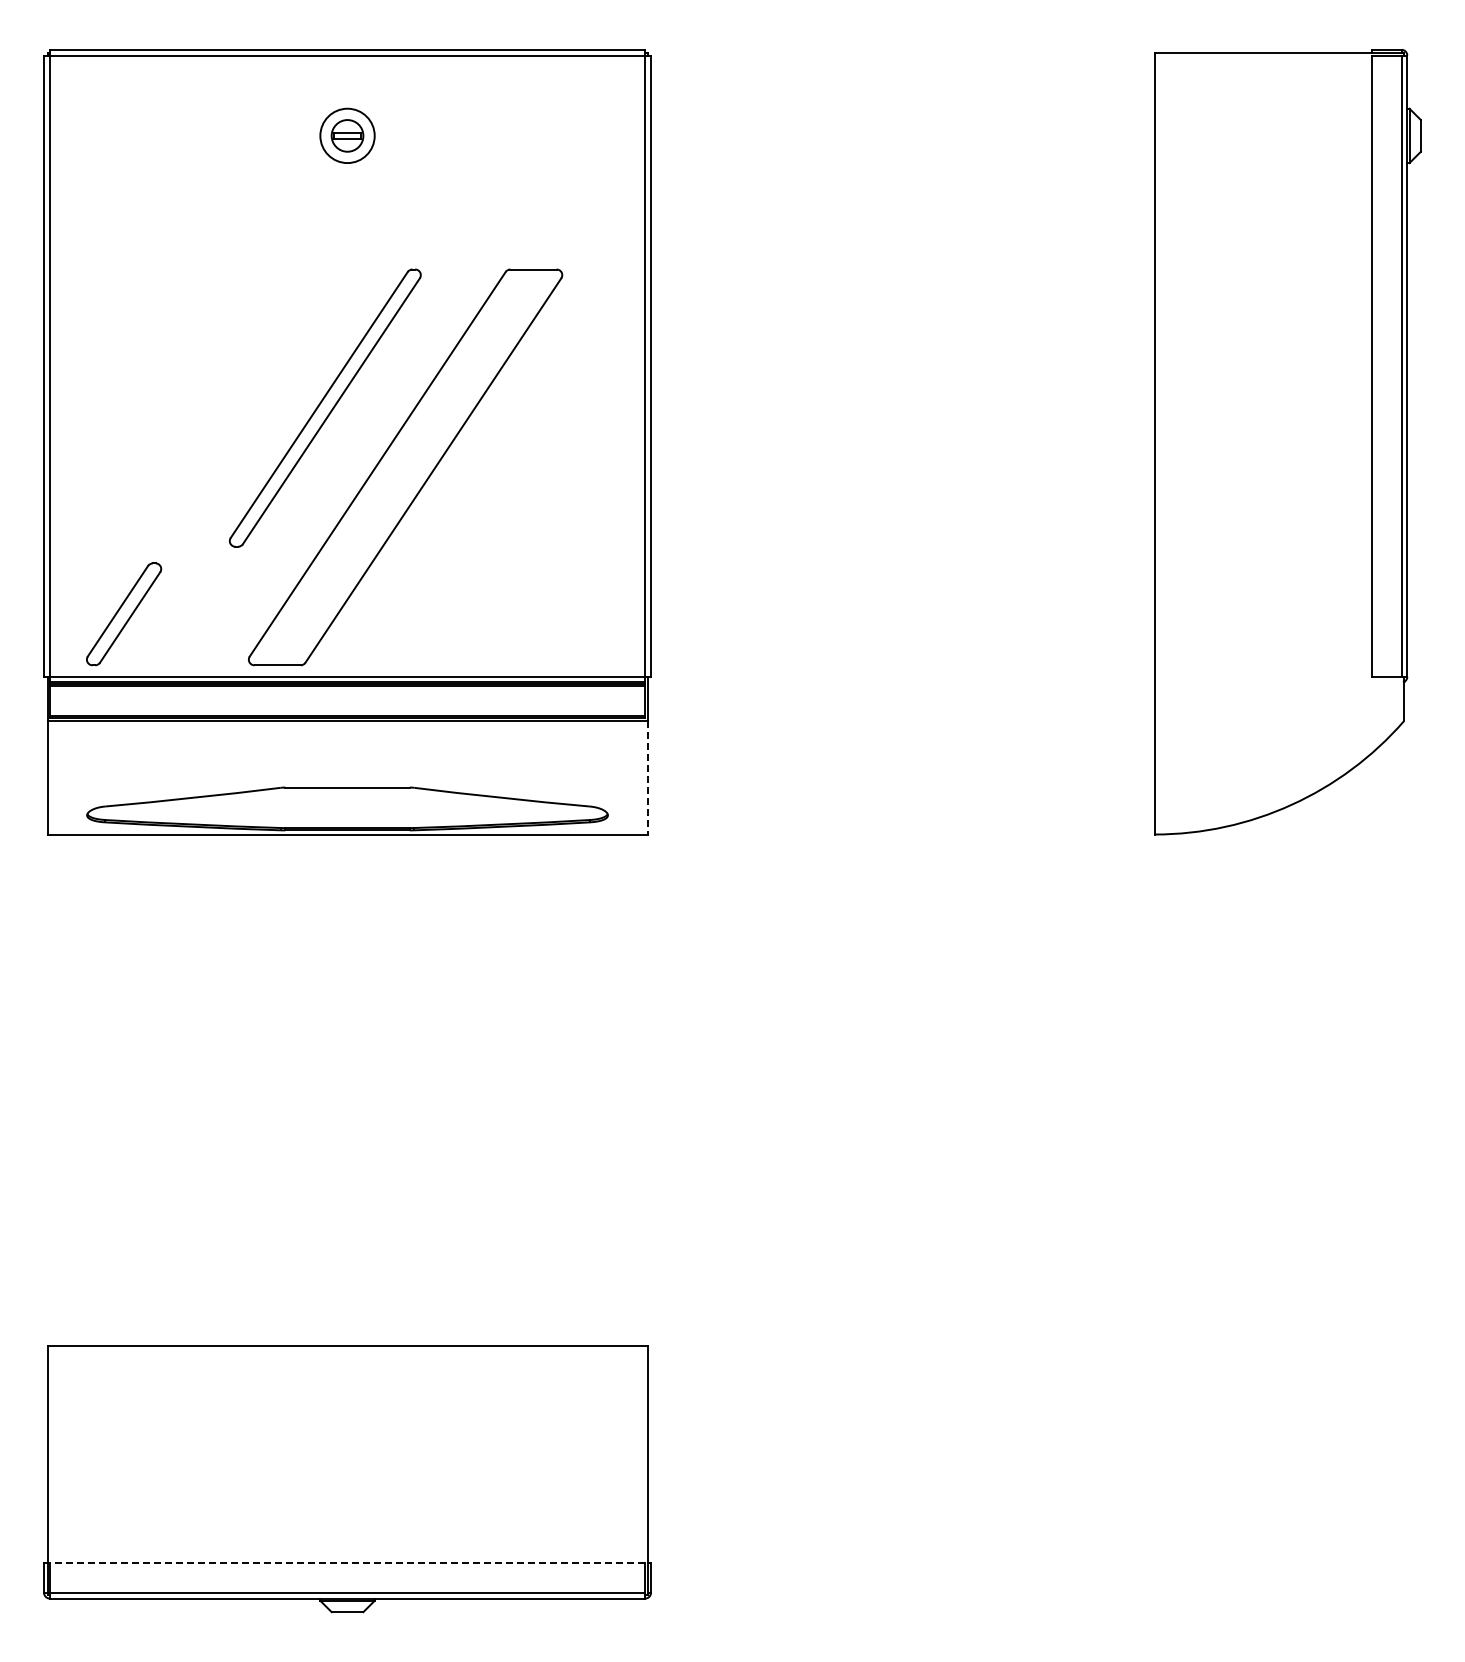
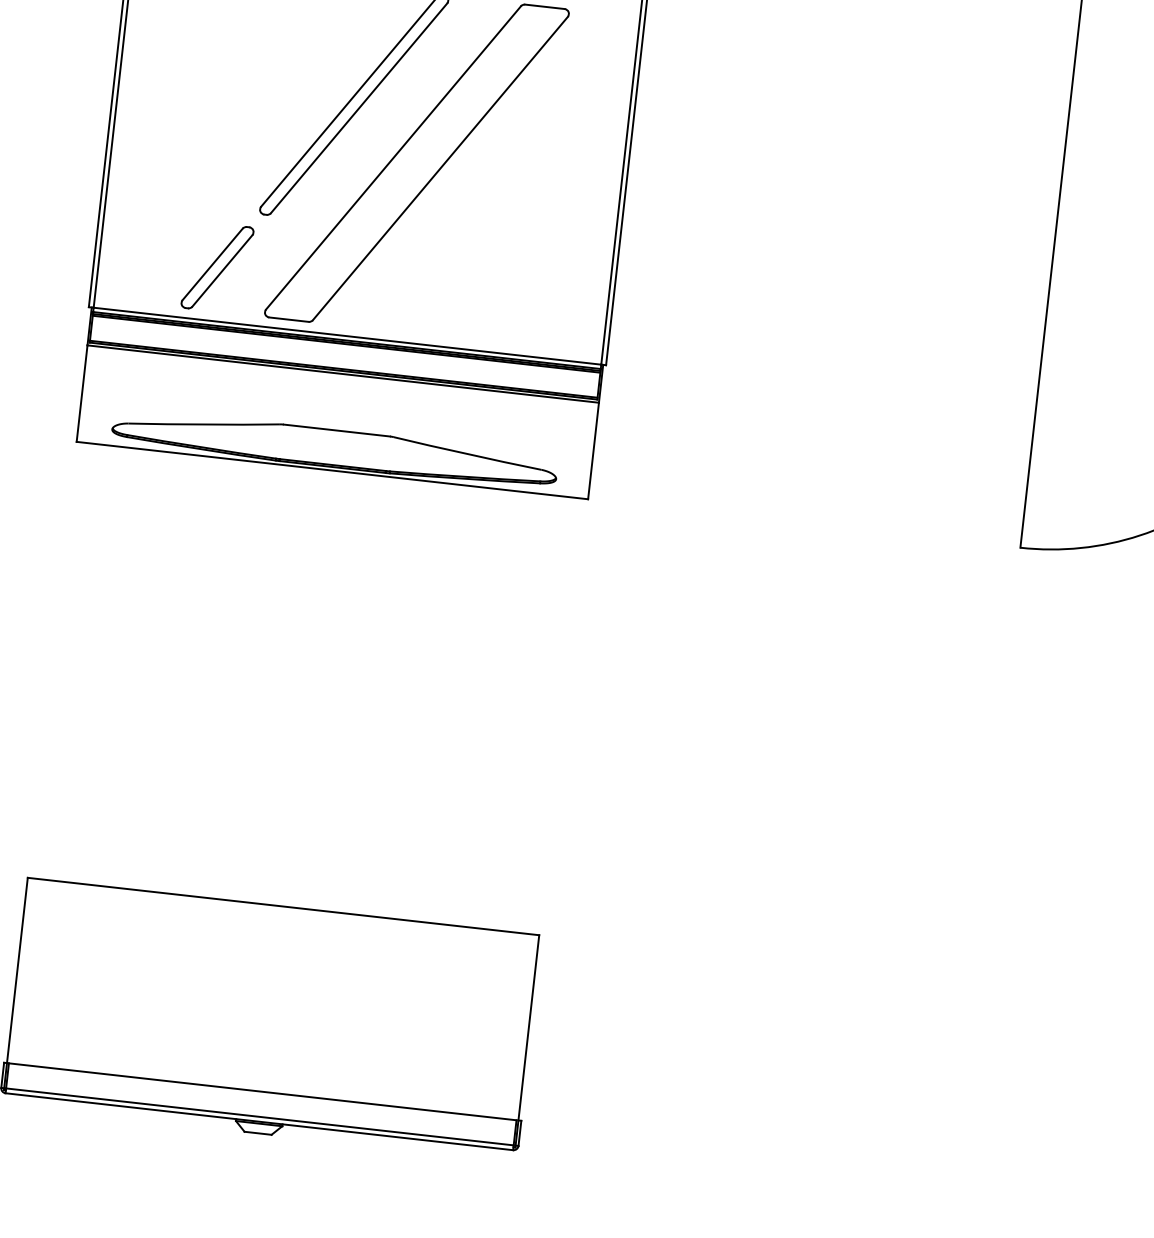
part: (124, 614) -> (217, 267), moved
line: (647, 777) -> (593, 450), dashed -> solid
line: (347, 1563) -> (262, 1091), dashed -> solid

